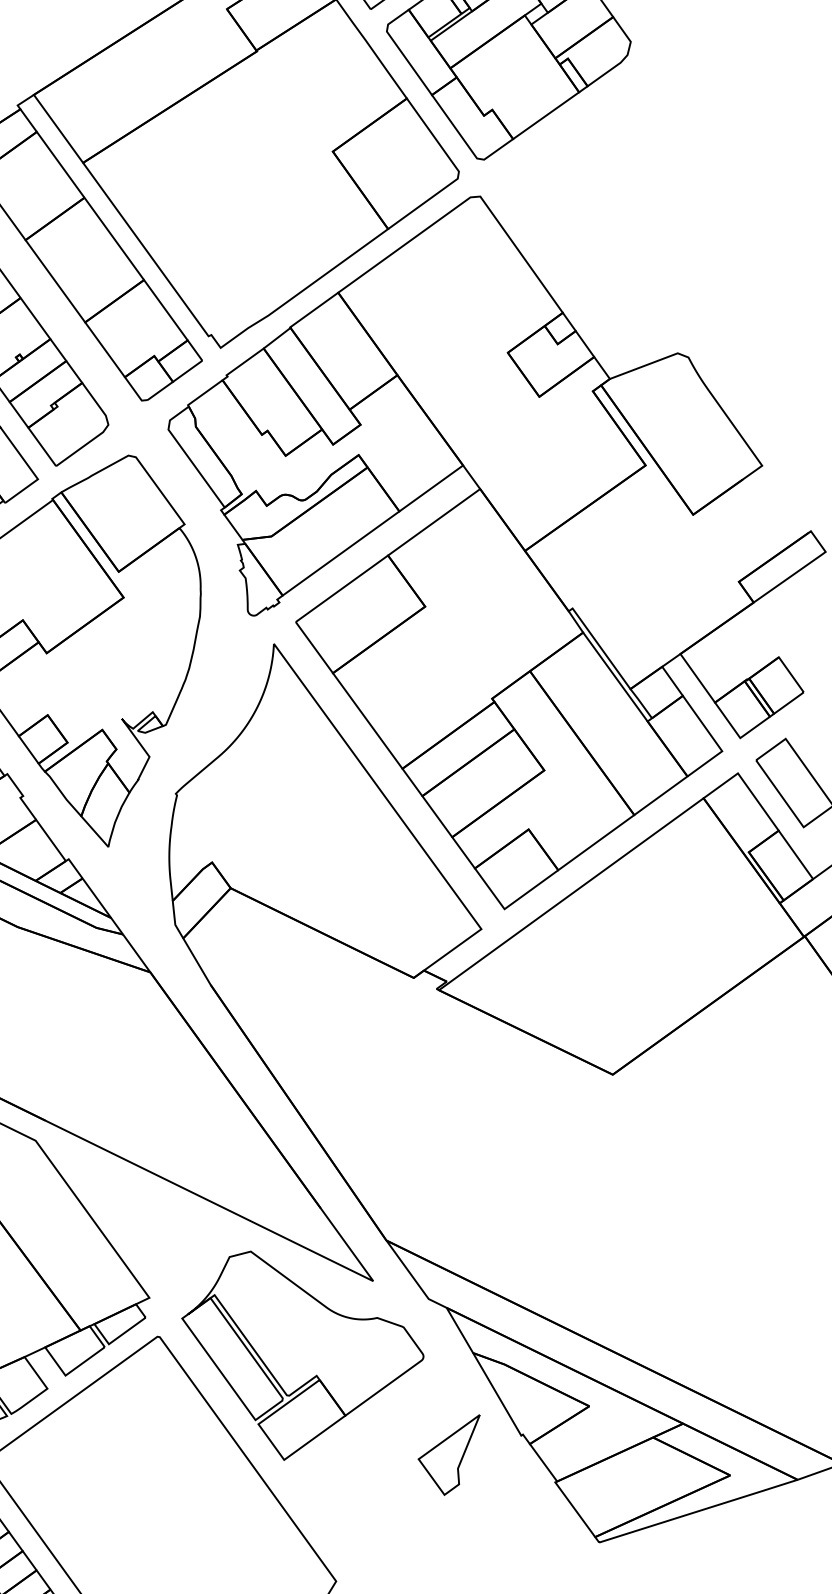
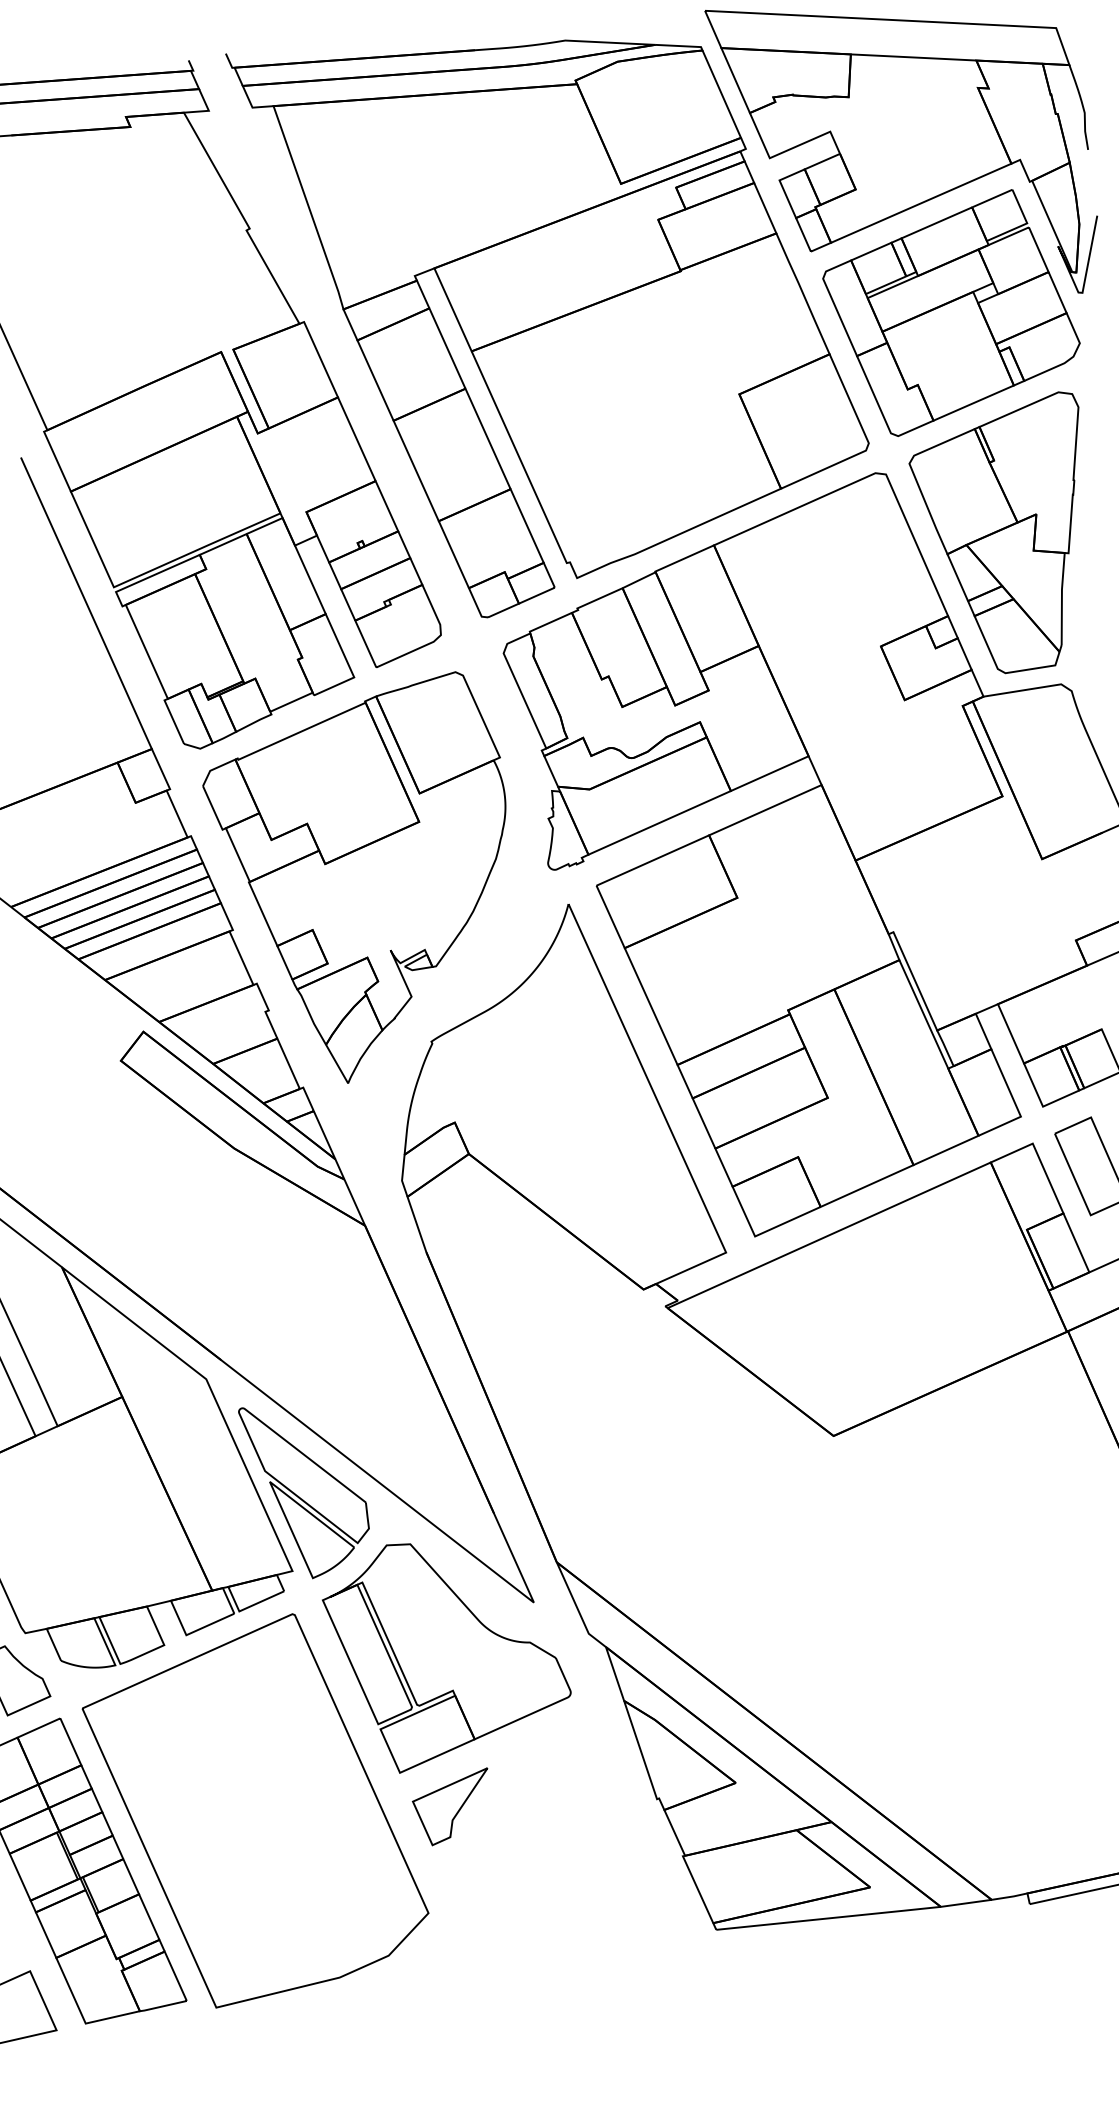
part: (588, 228) -> (993, 532), added
part: (144, 1225) -> (303, 1493), added
part: (452, 1456) -> (449, 1806), moved

